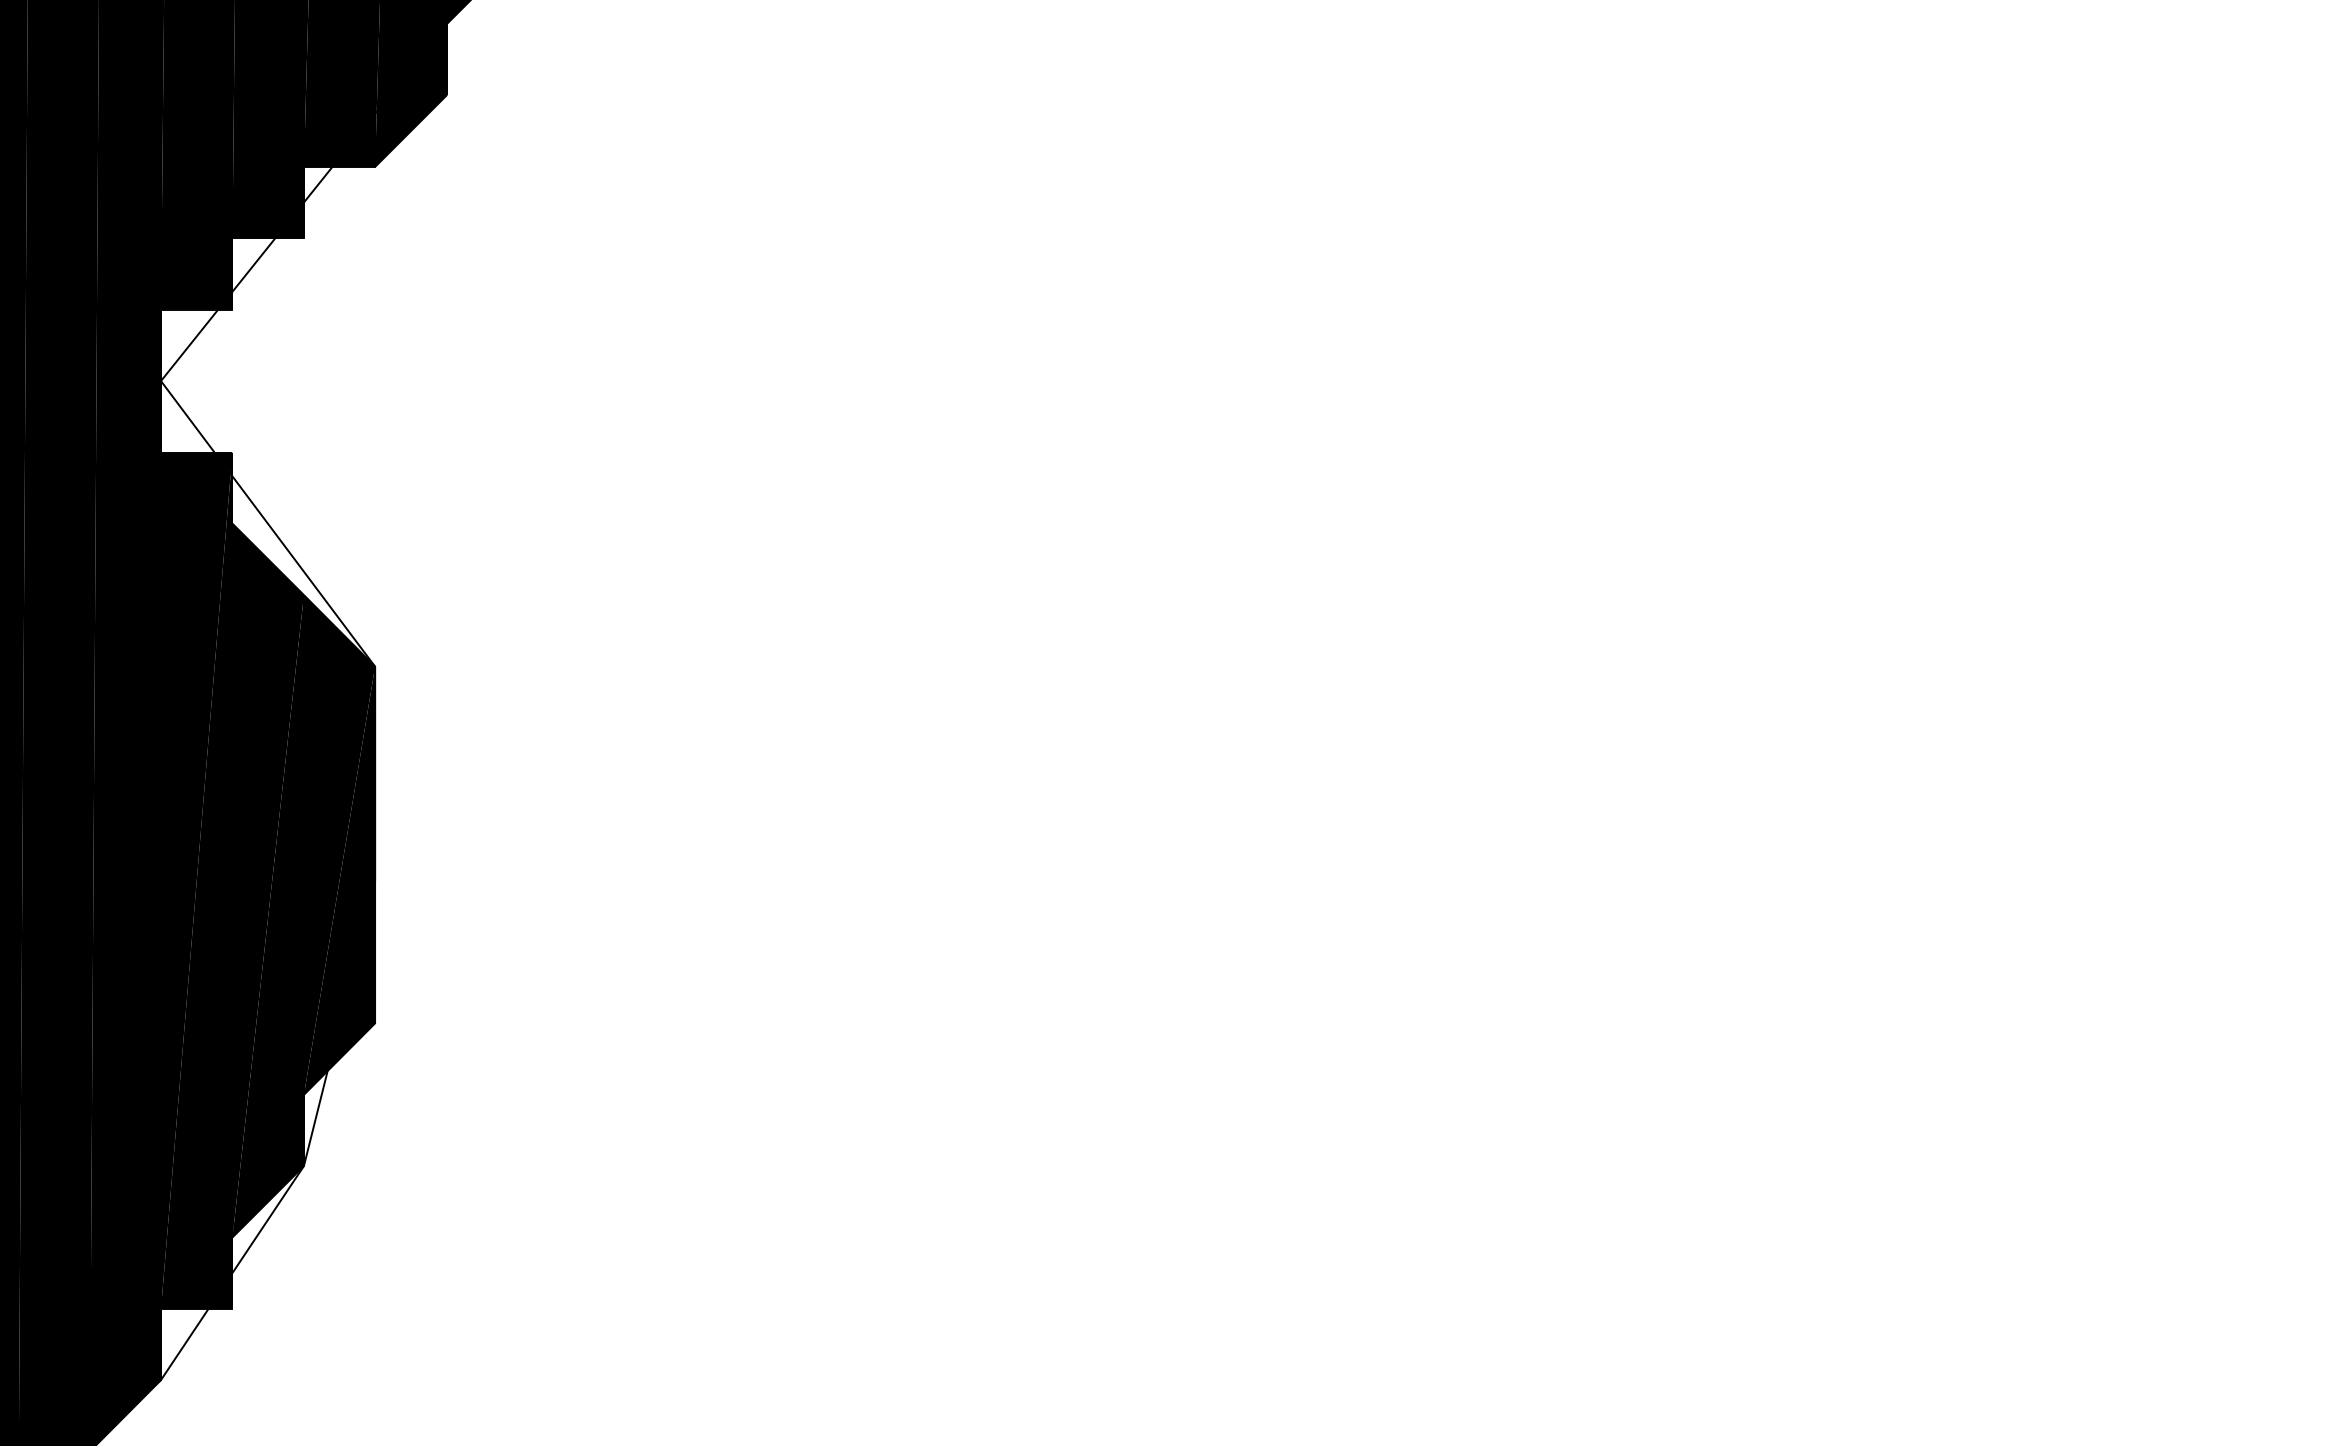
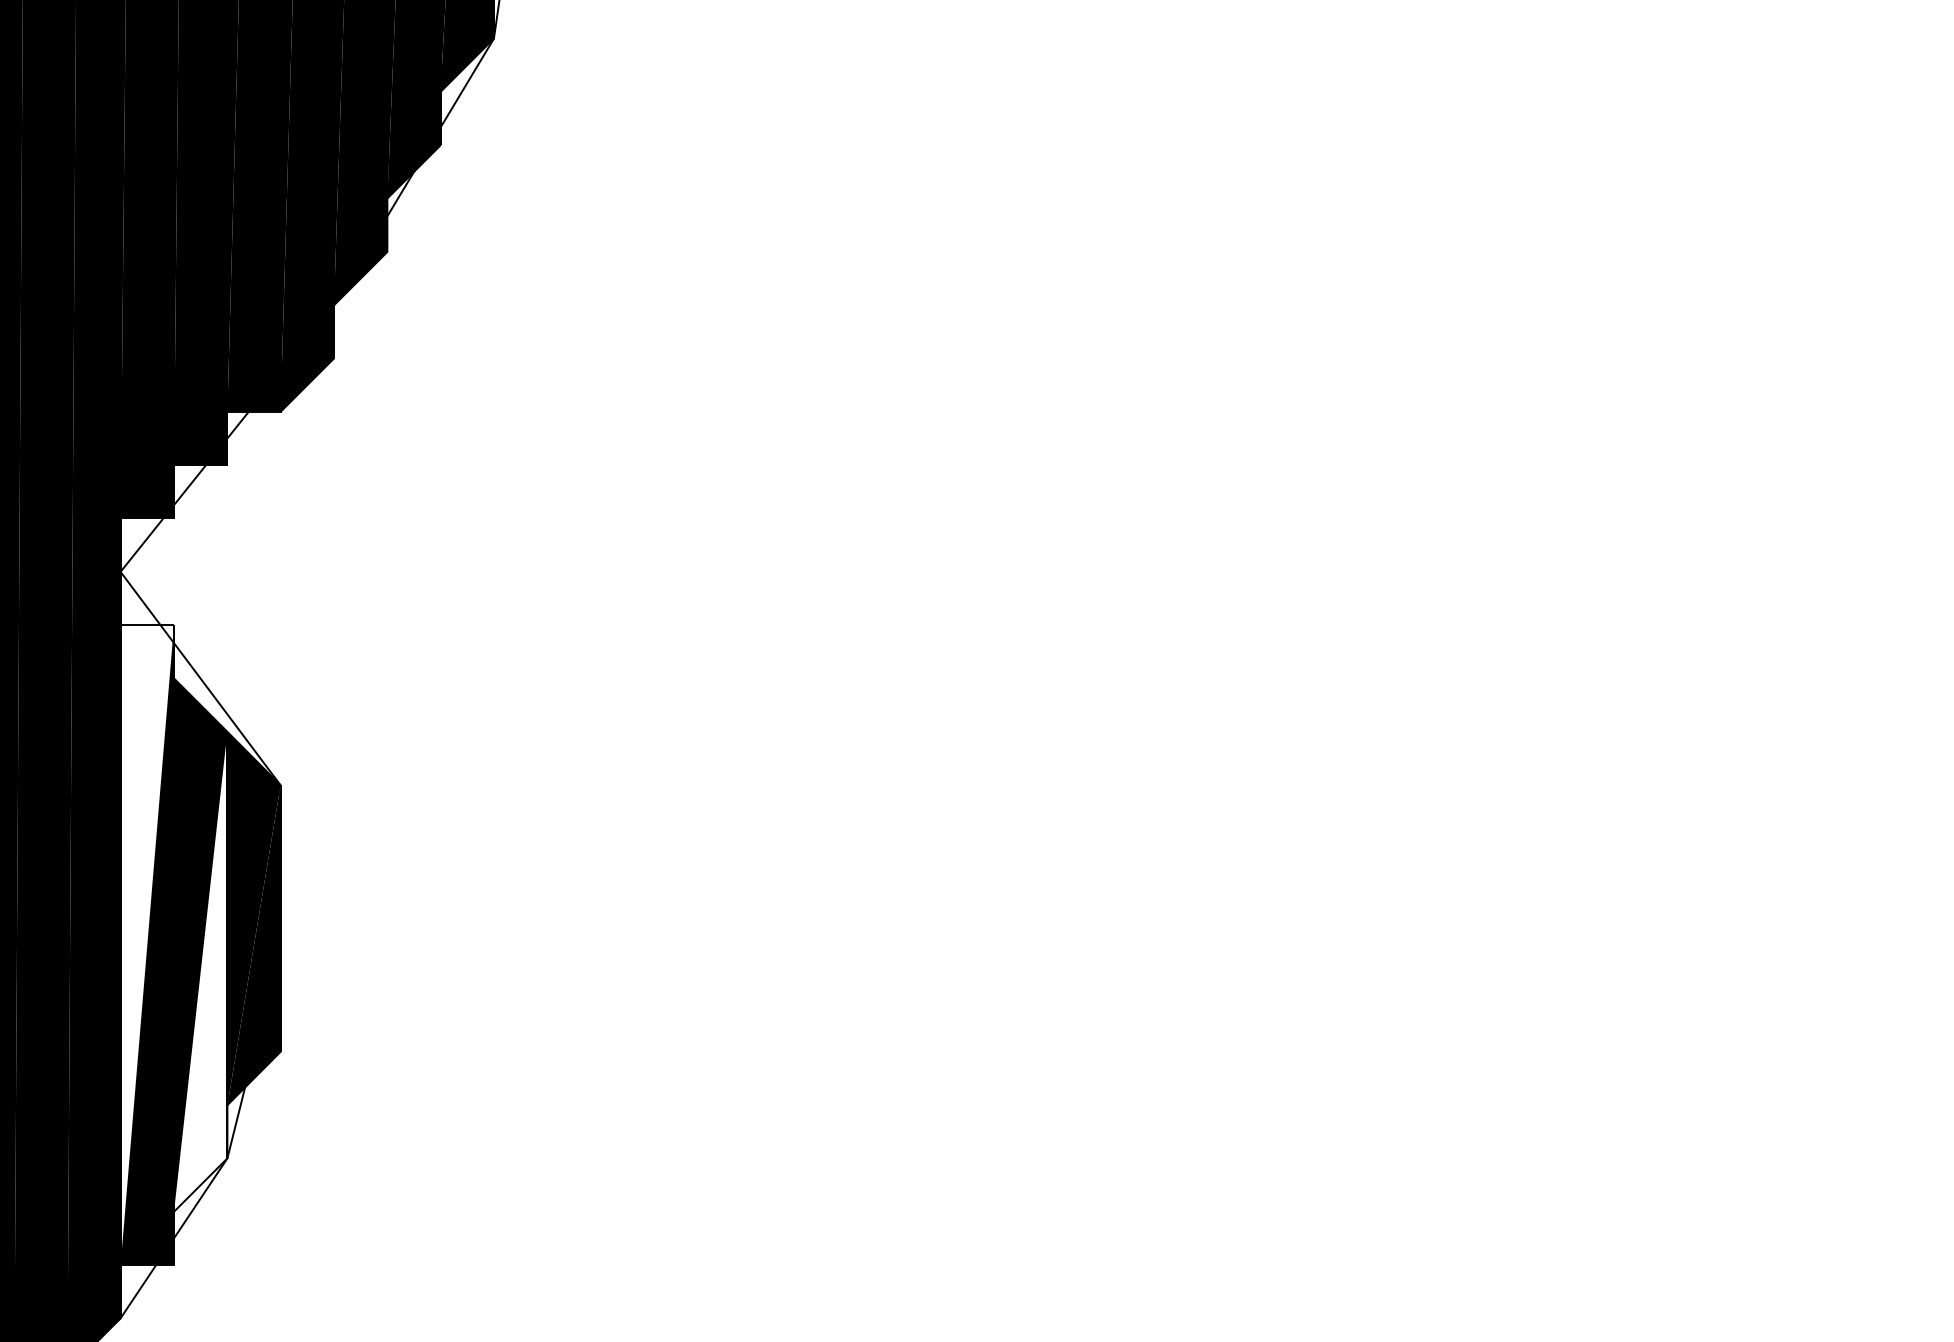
fill: (197, 881) -> (147, 945), removed
fill: (267, 915) -> (200, 971), removed

